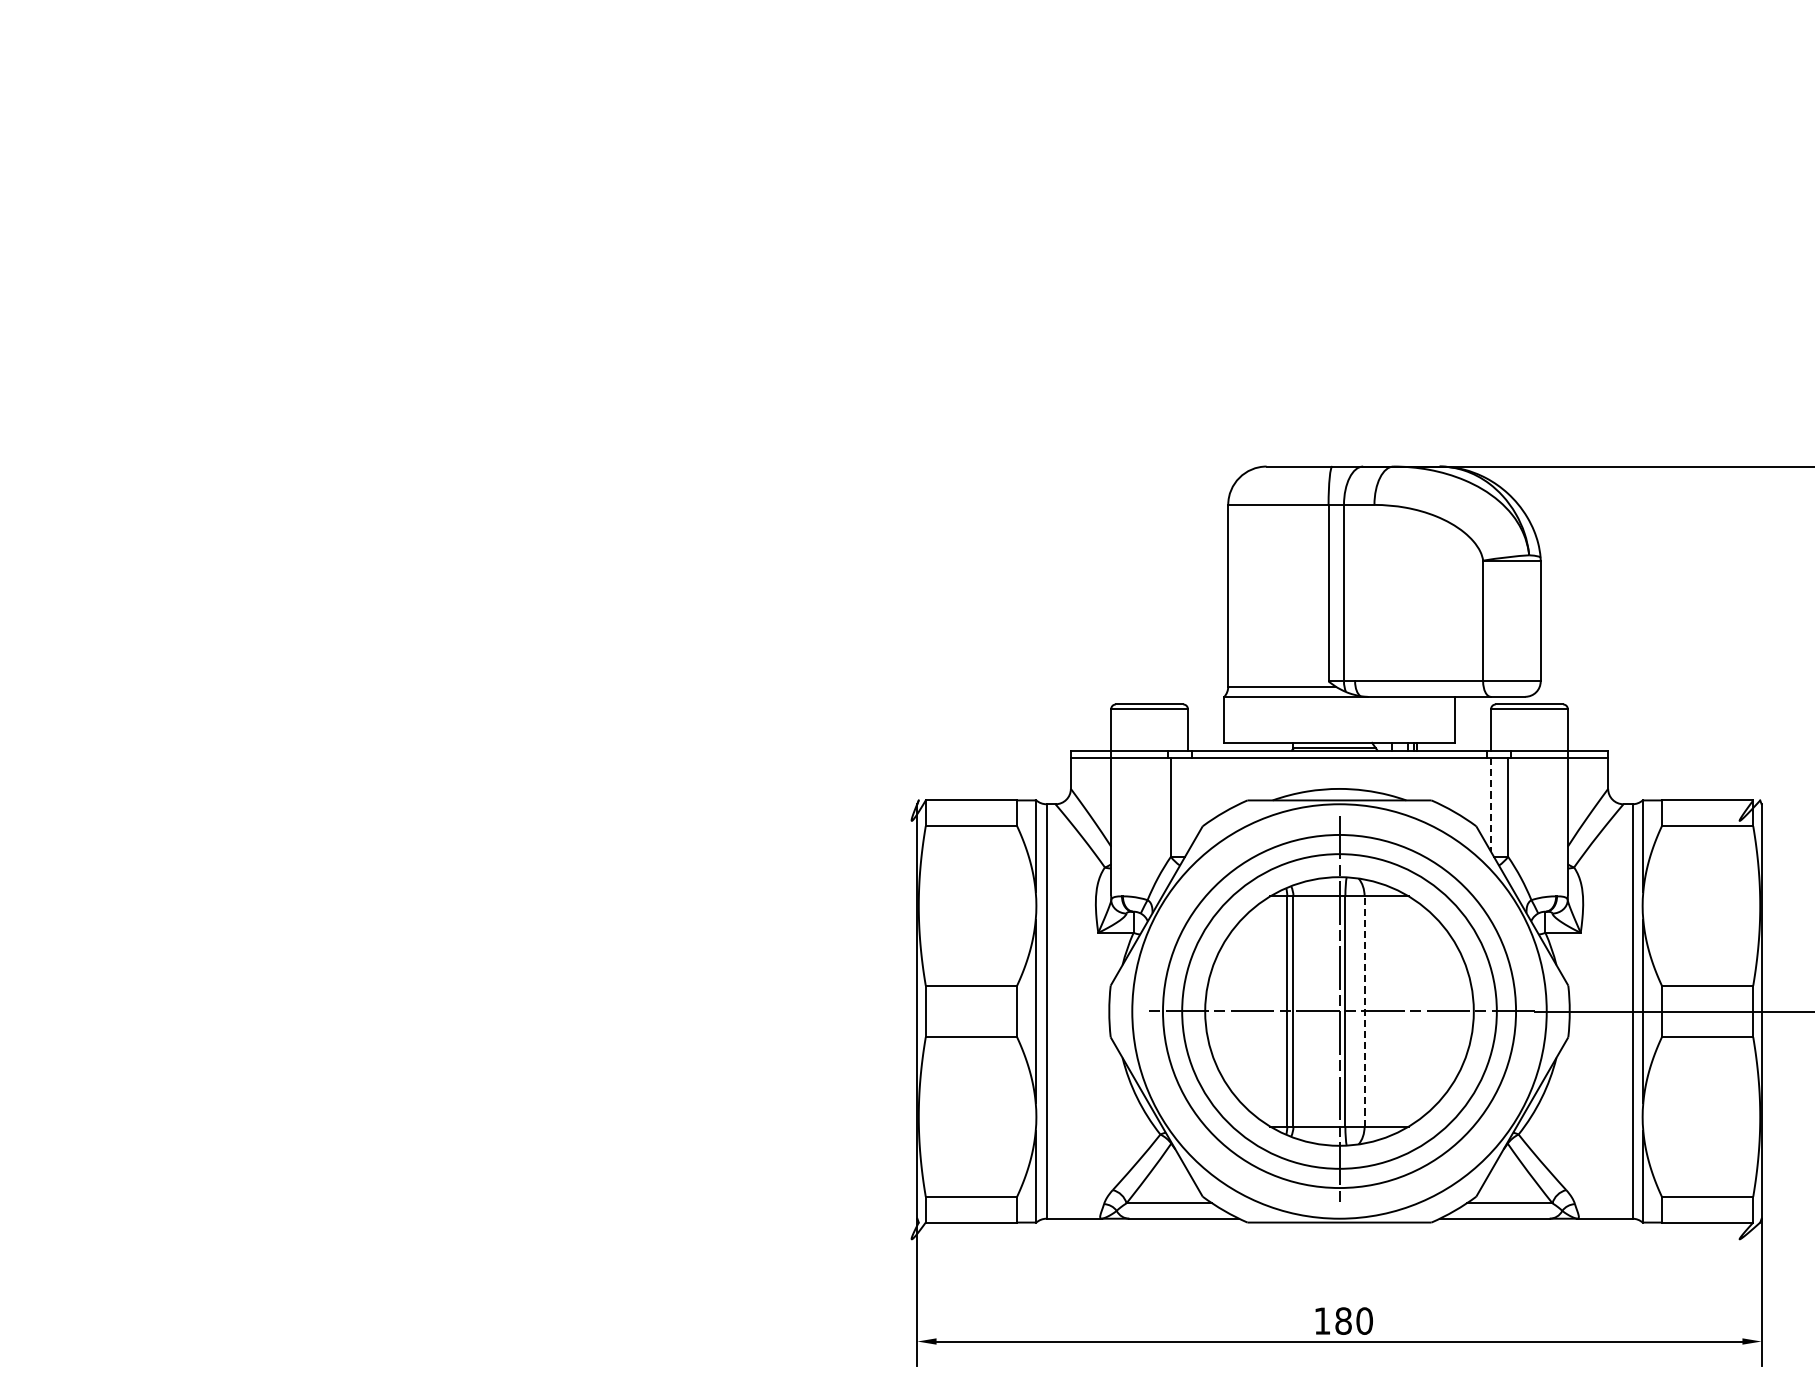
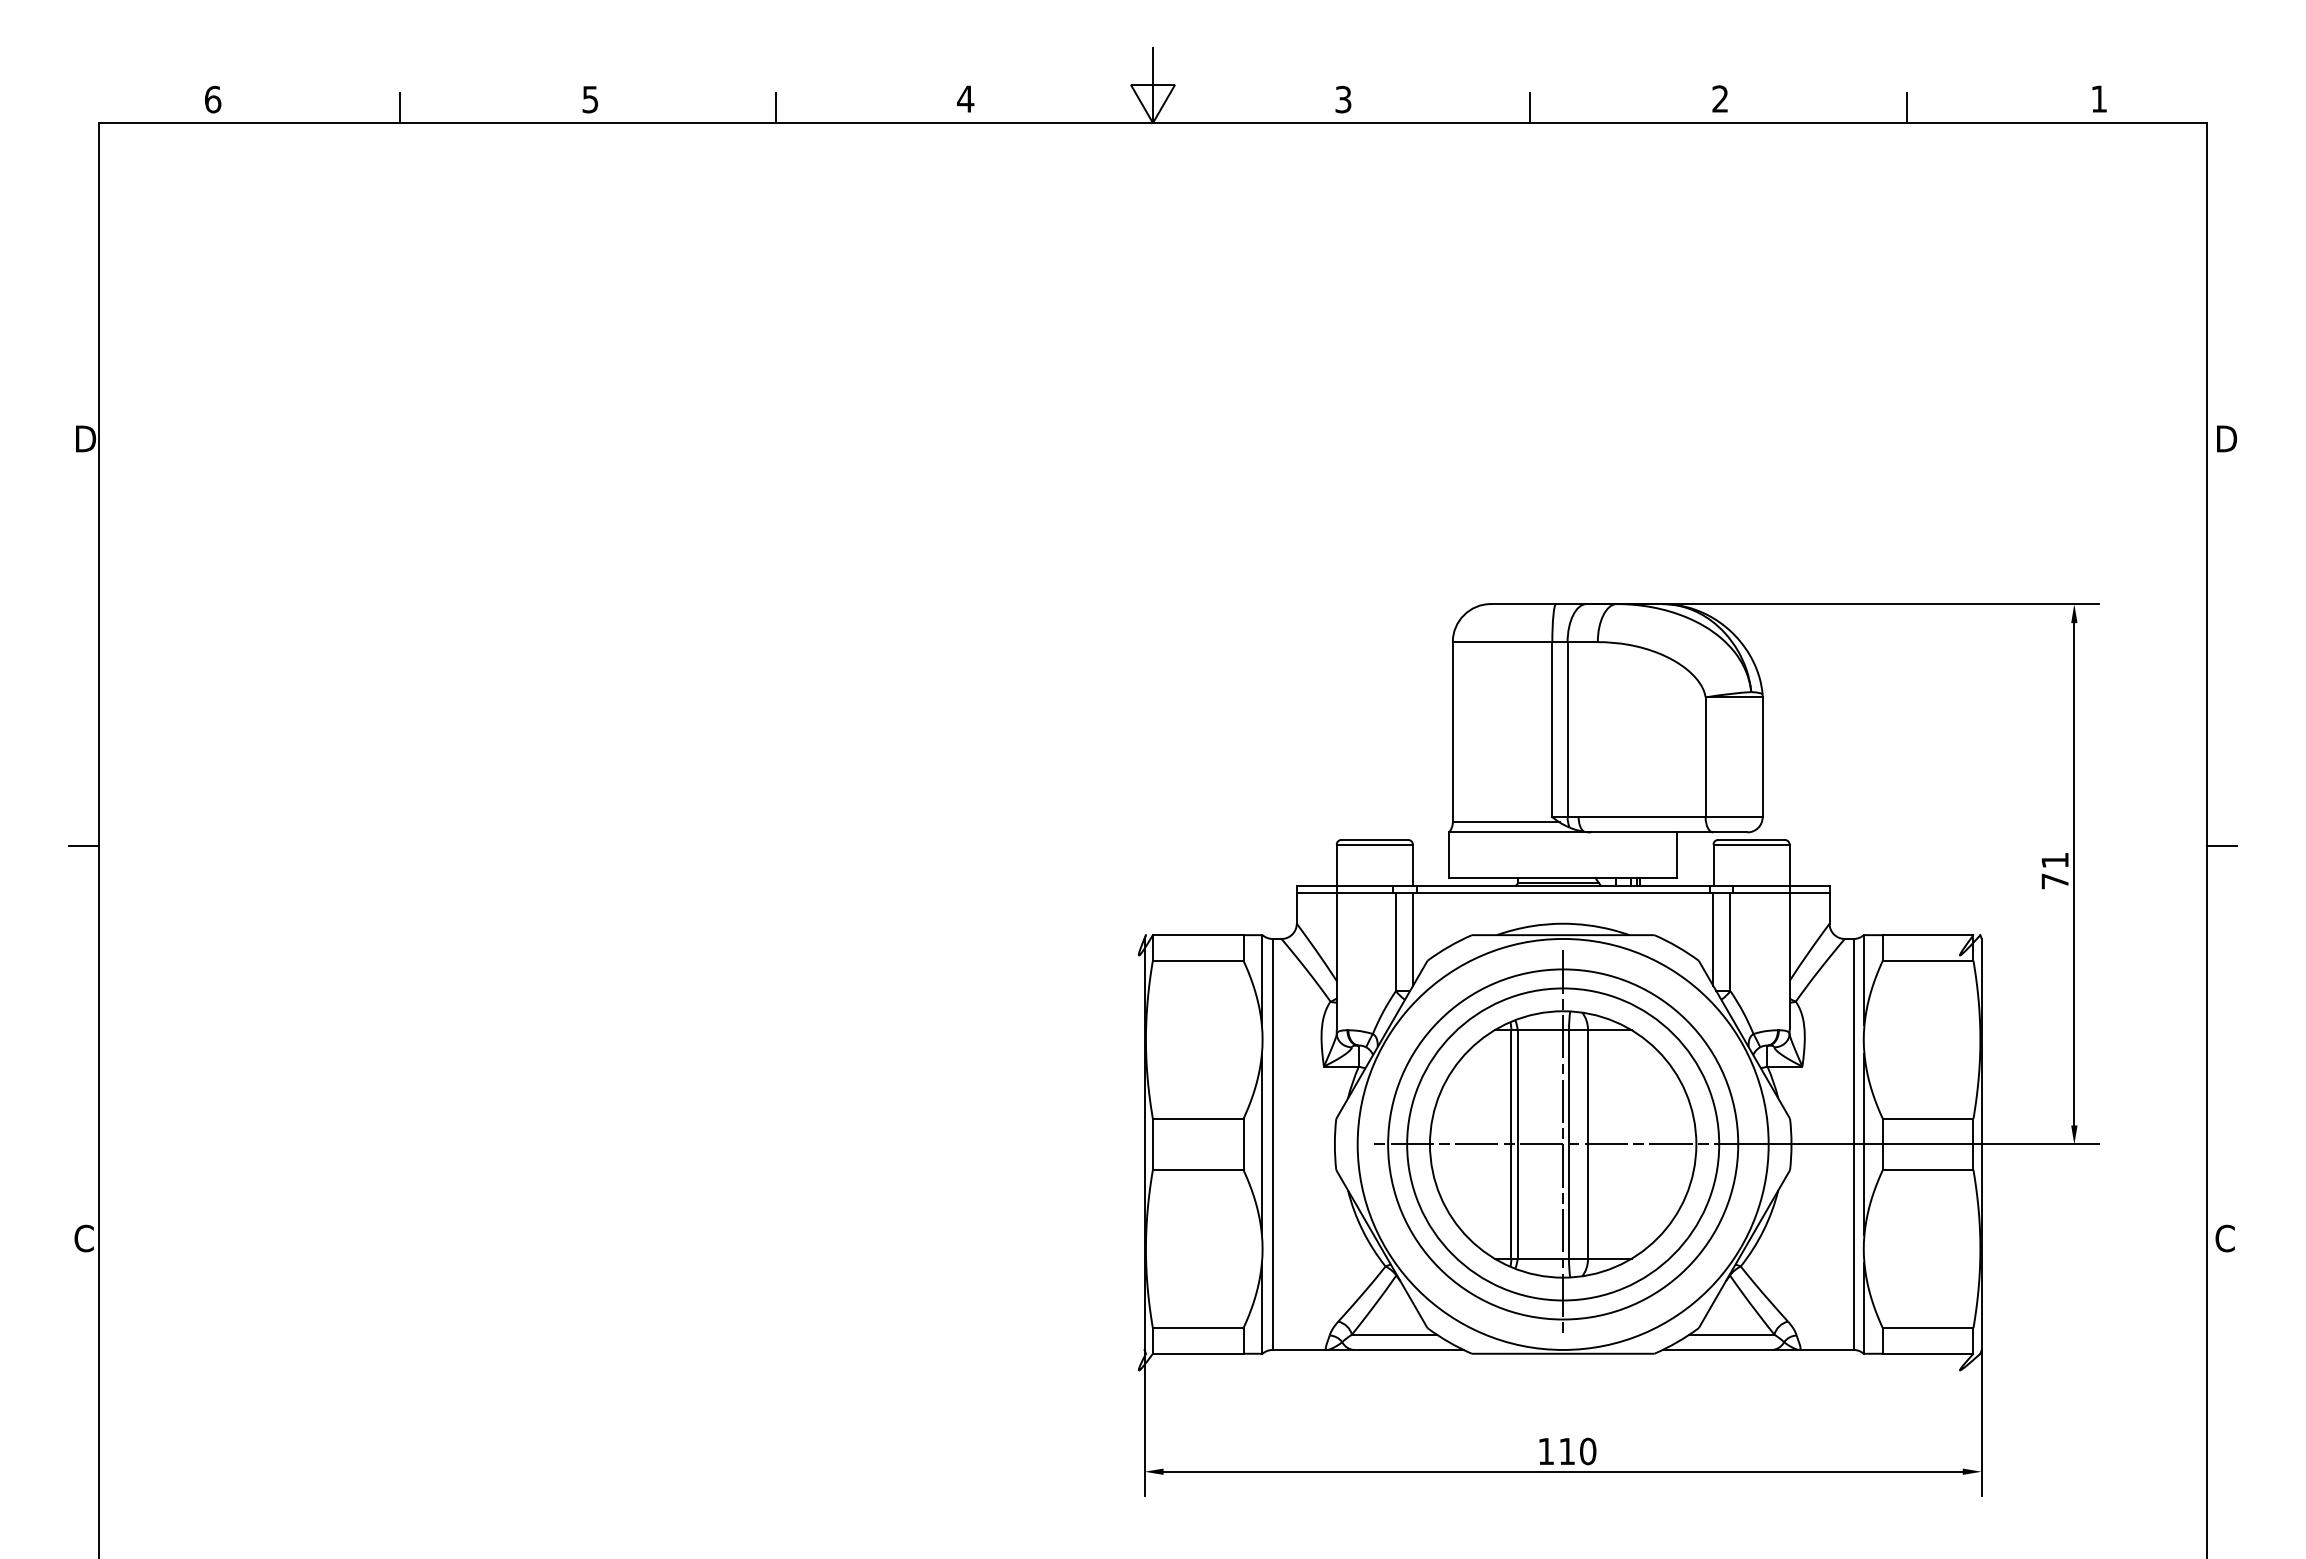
line: (1188, 804) -> (1413, 939), added
line: (1491, 805) -> (1713, 940), dashed -> solid
line: (1365, 1010) -> (1588, 1143), dashed -> solid
text: (1343, 1321) -> (1567, 1451), 180 -> 110

